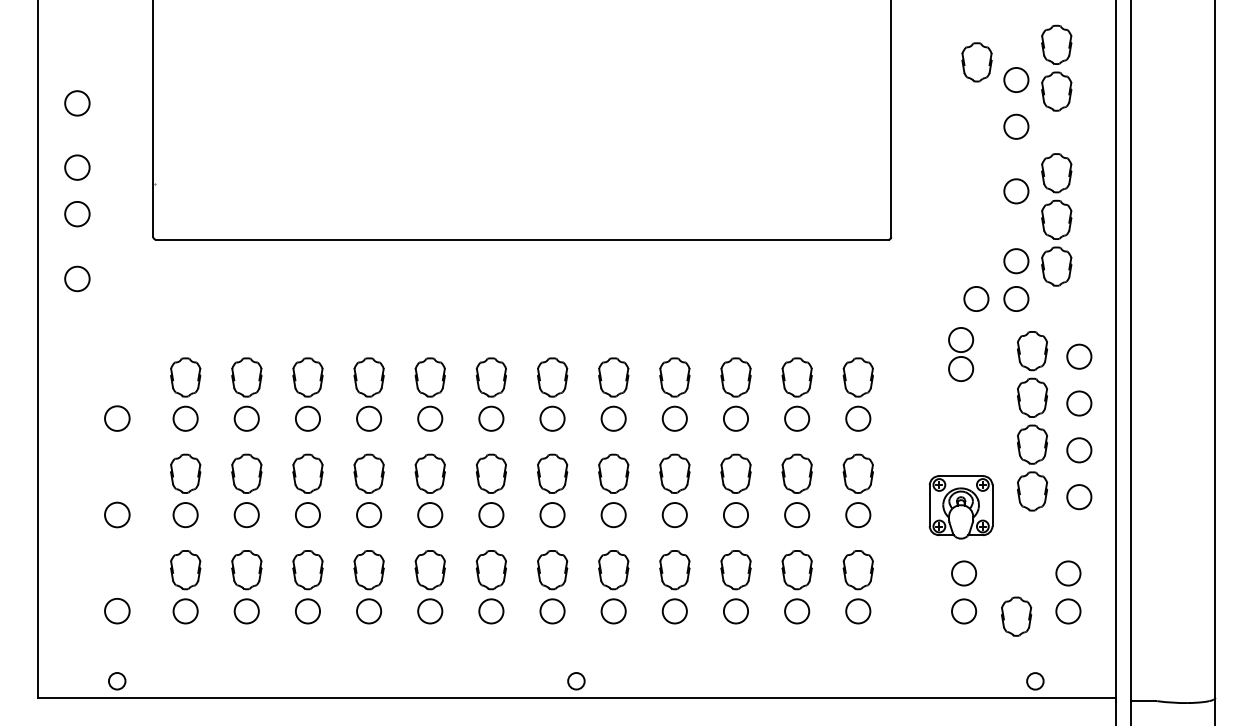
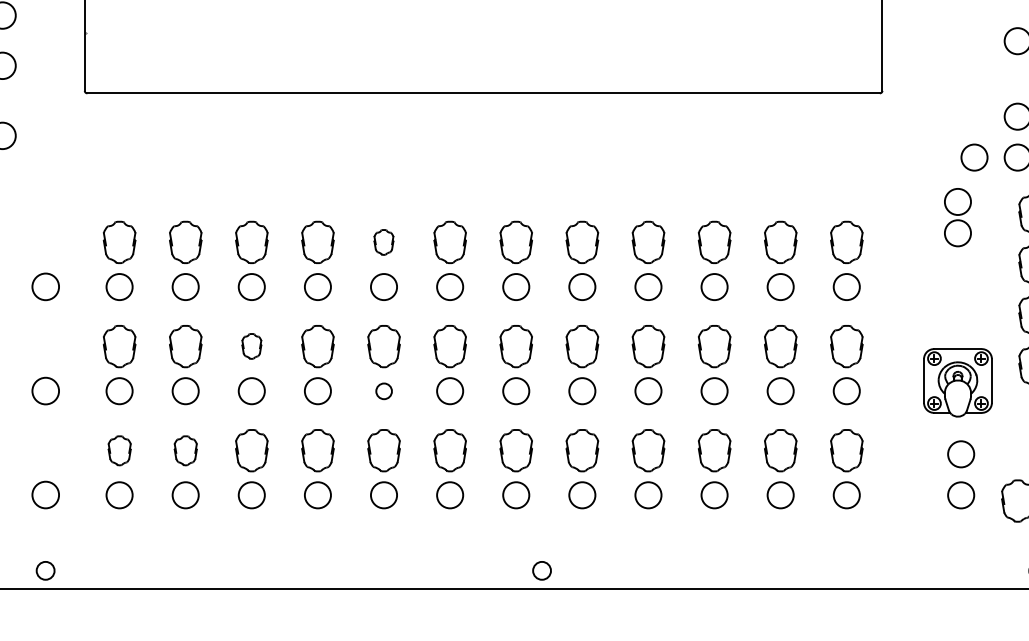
part: (429, 377) -> (383, 242), size x0.6
part: (307, 473) -> (251, 346), size x0.6
circle: (430, 515) -> (384, 391), size x0.6
part: (185, 570) -> (119, 451), size x0.7
part: (246, 570) -> (185, 451), size x0.7

